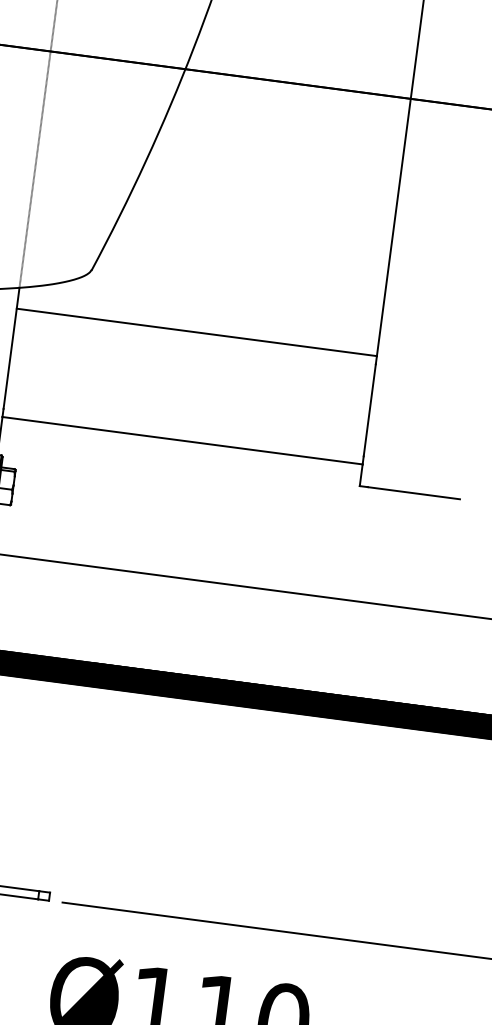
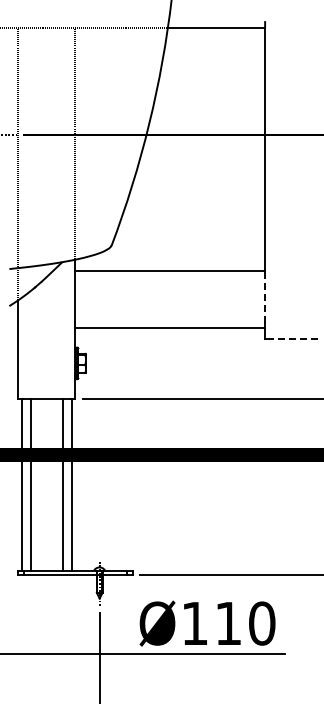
line: (370, 409) -> (265, 298), solid -> dashed
line: (413, 493) -> (293, 339), solid -> dashed

